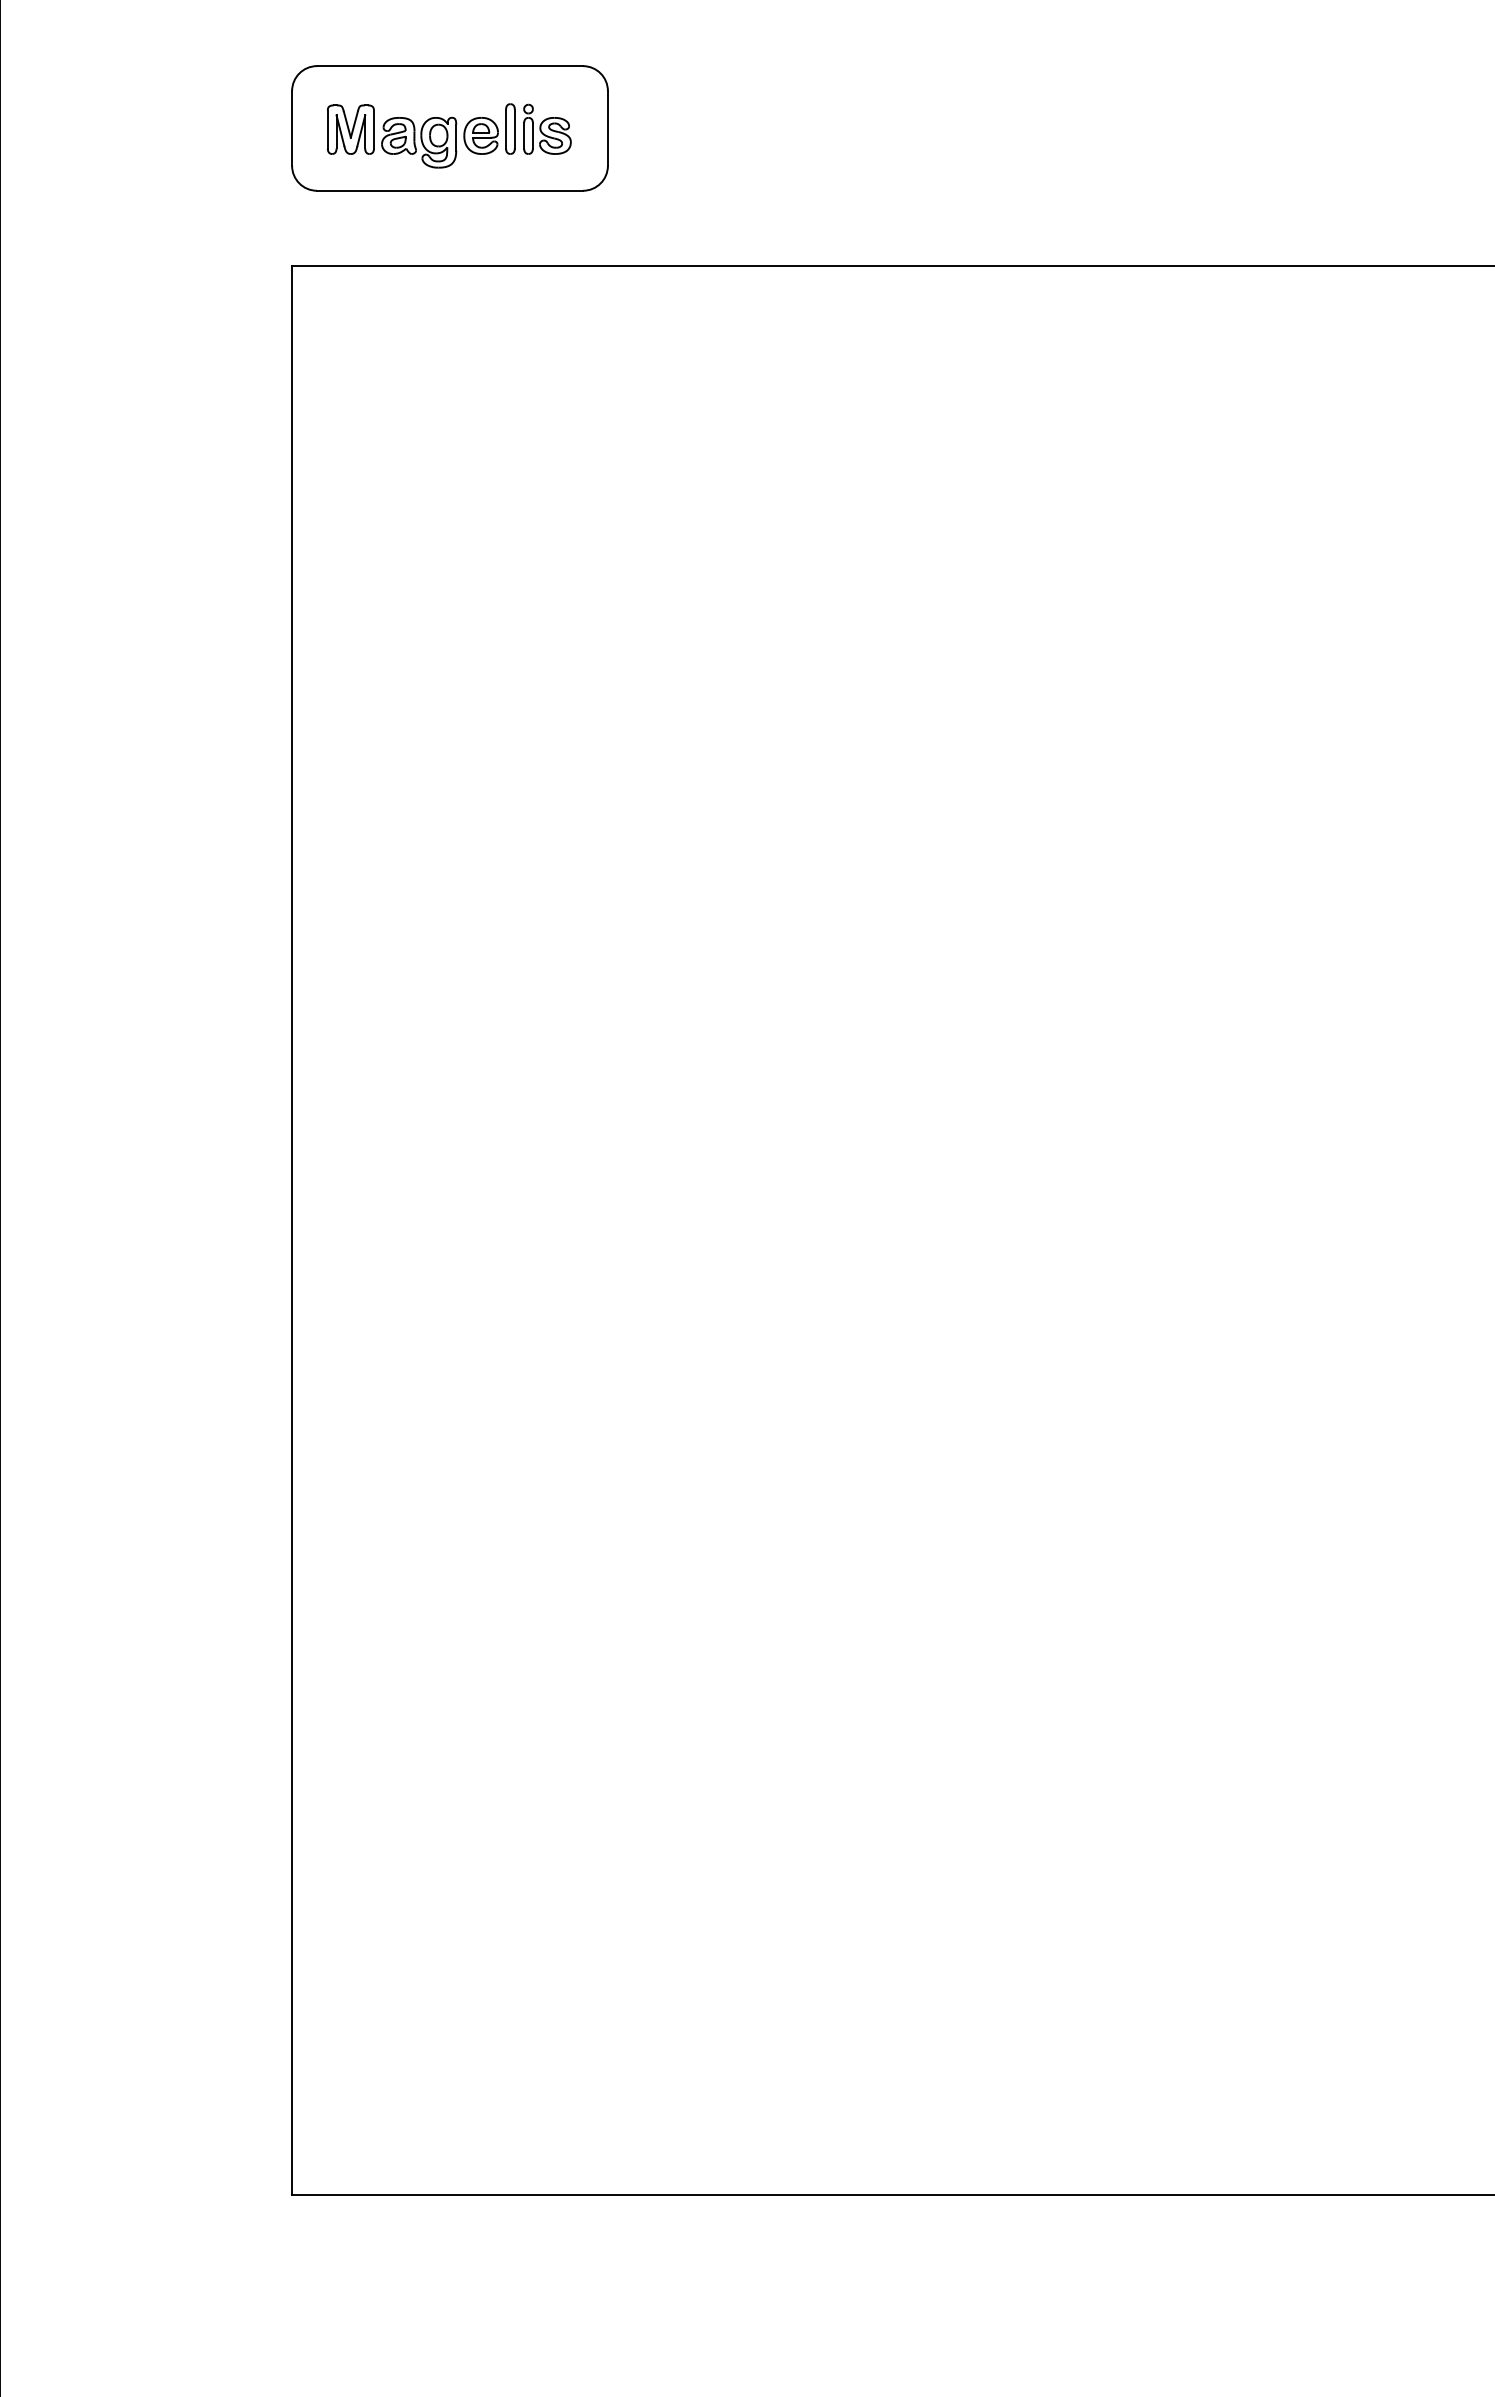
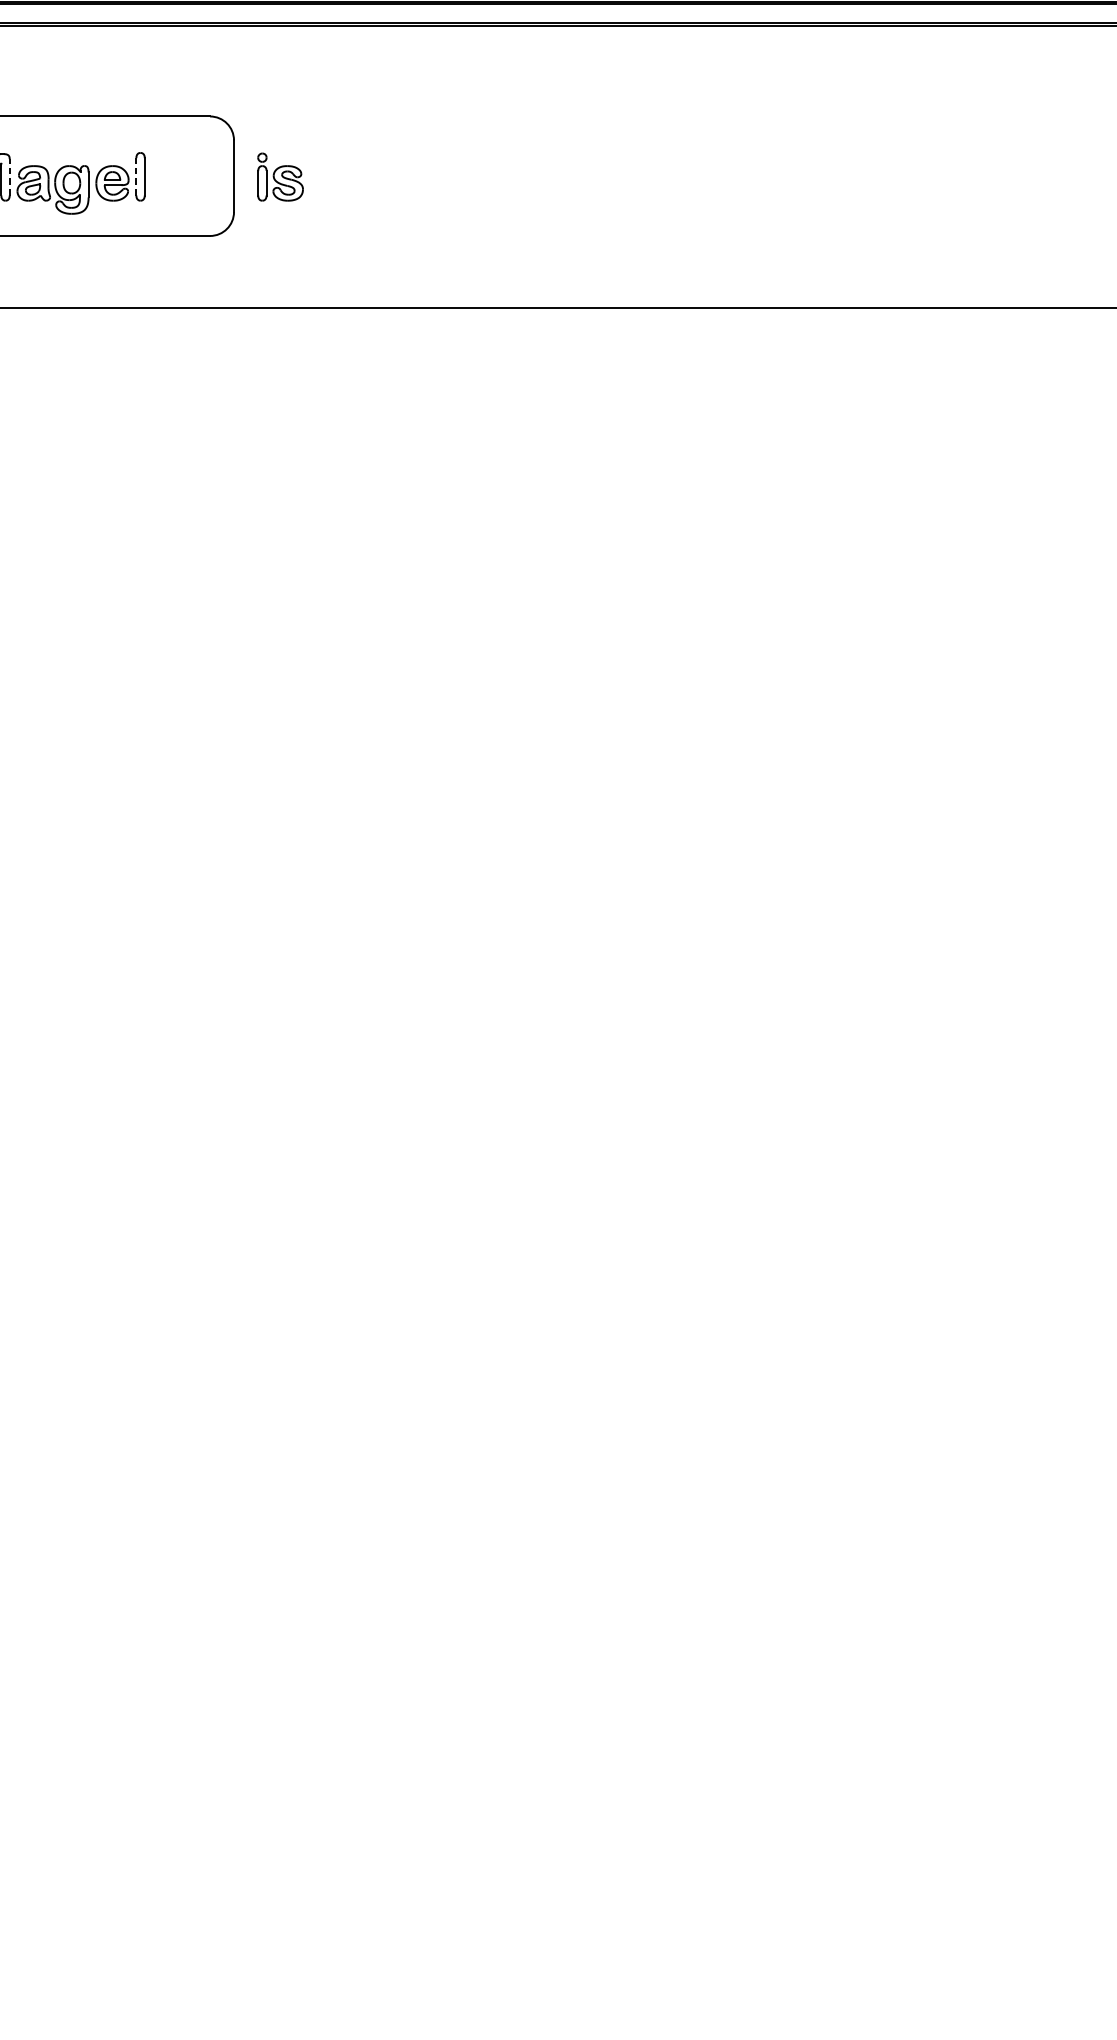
line: (506, 128) -> (136, 176), solid -> dashed
part: (547, 128) -> (280, 176), moved
line: (373, 129) -> (9, 177), solid -> dashed

